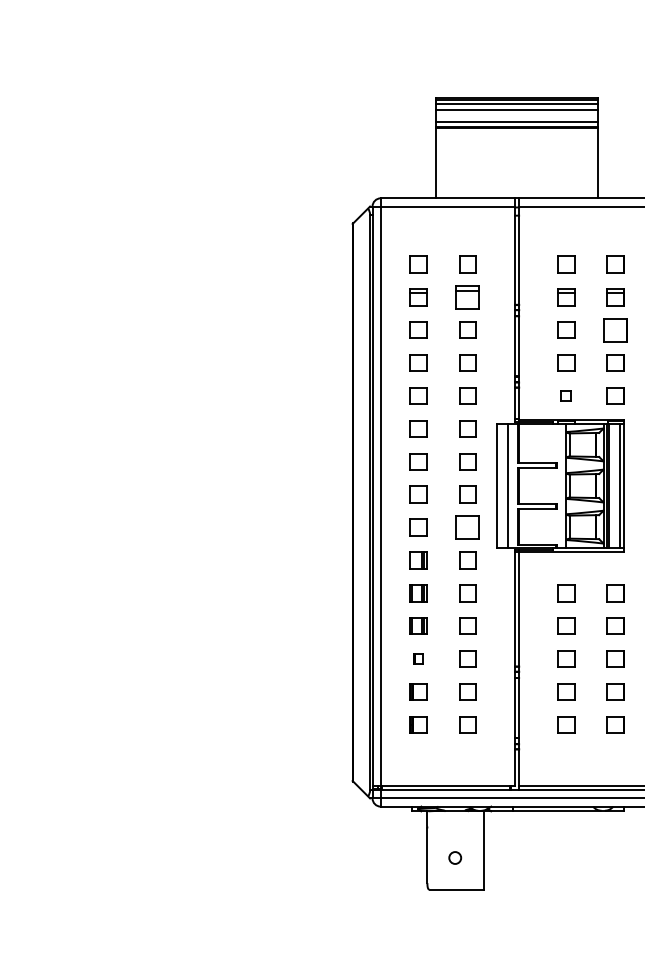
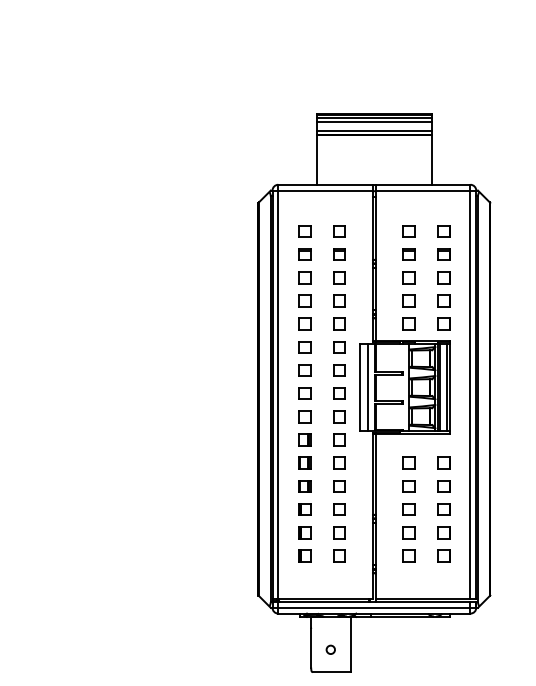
part: (467, 297) -> (339, 254), size x0.71
part: (615, 329) -> (443, 277), size x0.71
part: (565, 395) -> (408, 323), size x1.67
part: (467, 527) -> (339, 416), size x0.71
part: (417, 658) -> (304, 509), size x1.67

